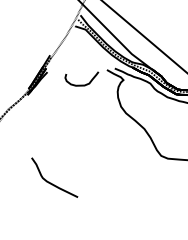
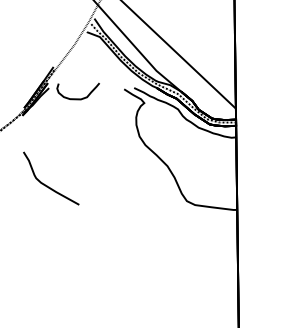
curve: (81, 84) -> (77, 98), moved
curve: (52, 183) -> (47, 185), moved

